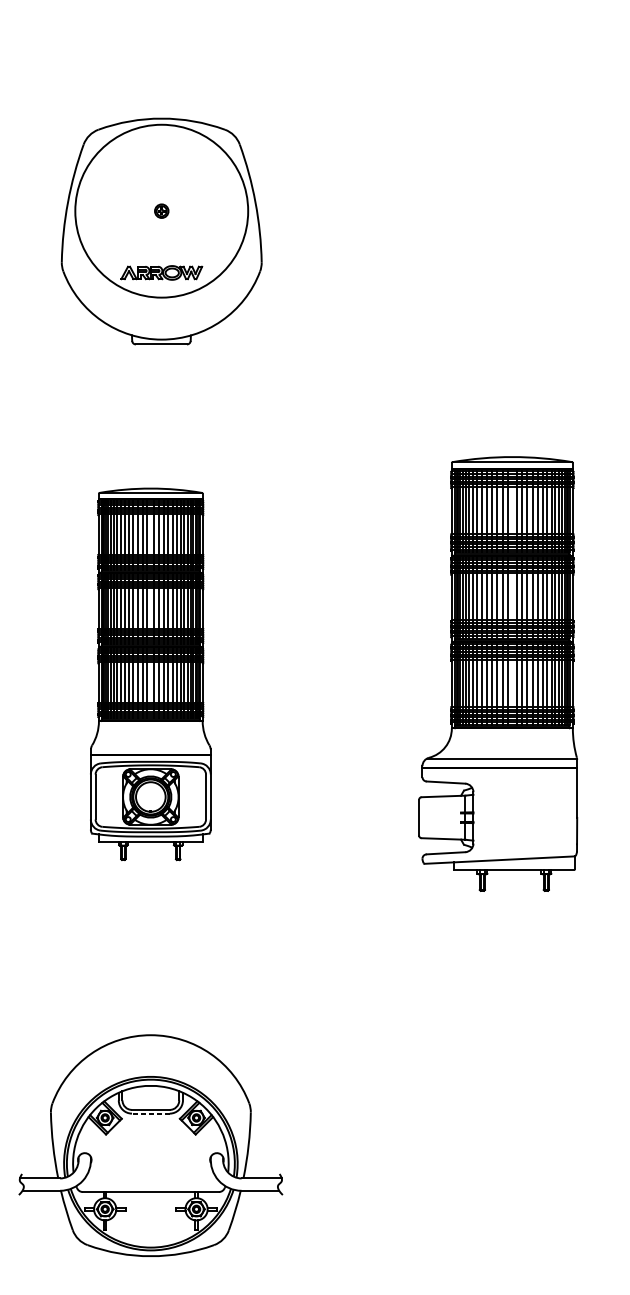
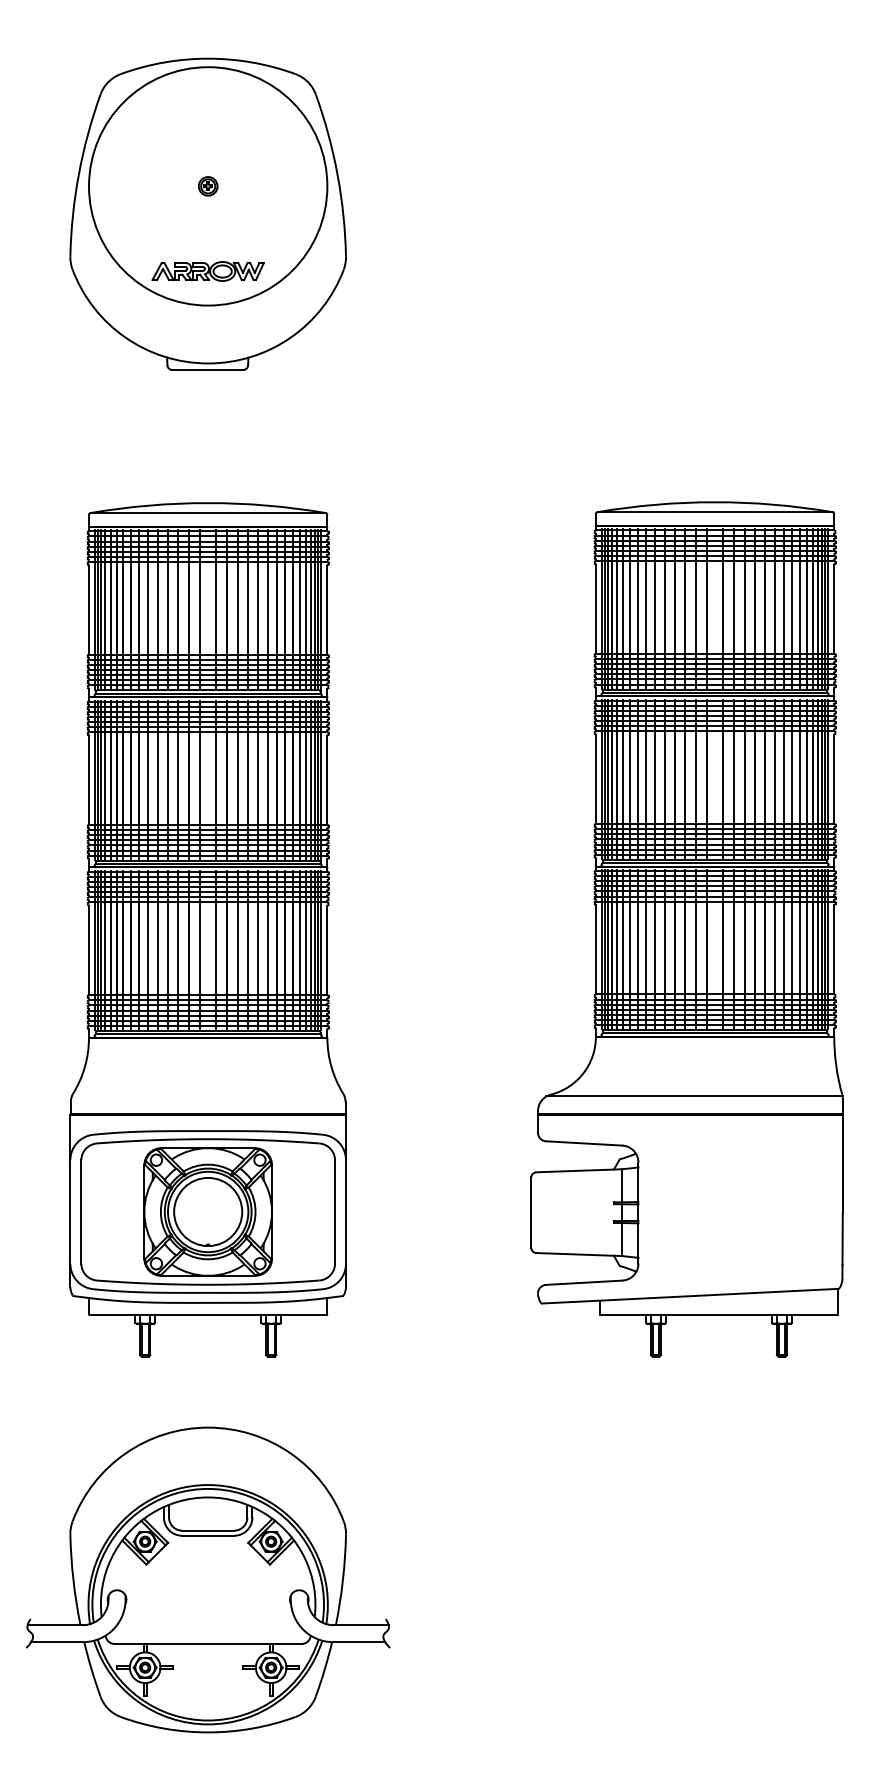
part: (161, 230) -> (207, 213), moved
part: (150, 673) -> (207, 929), size x1.67
part: (497, 673) -> (686, 929), size x1.43
line: (150, 1113) -> (207, 1535), dashed -> solid

